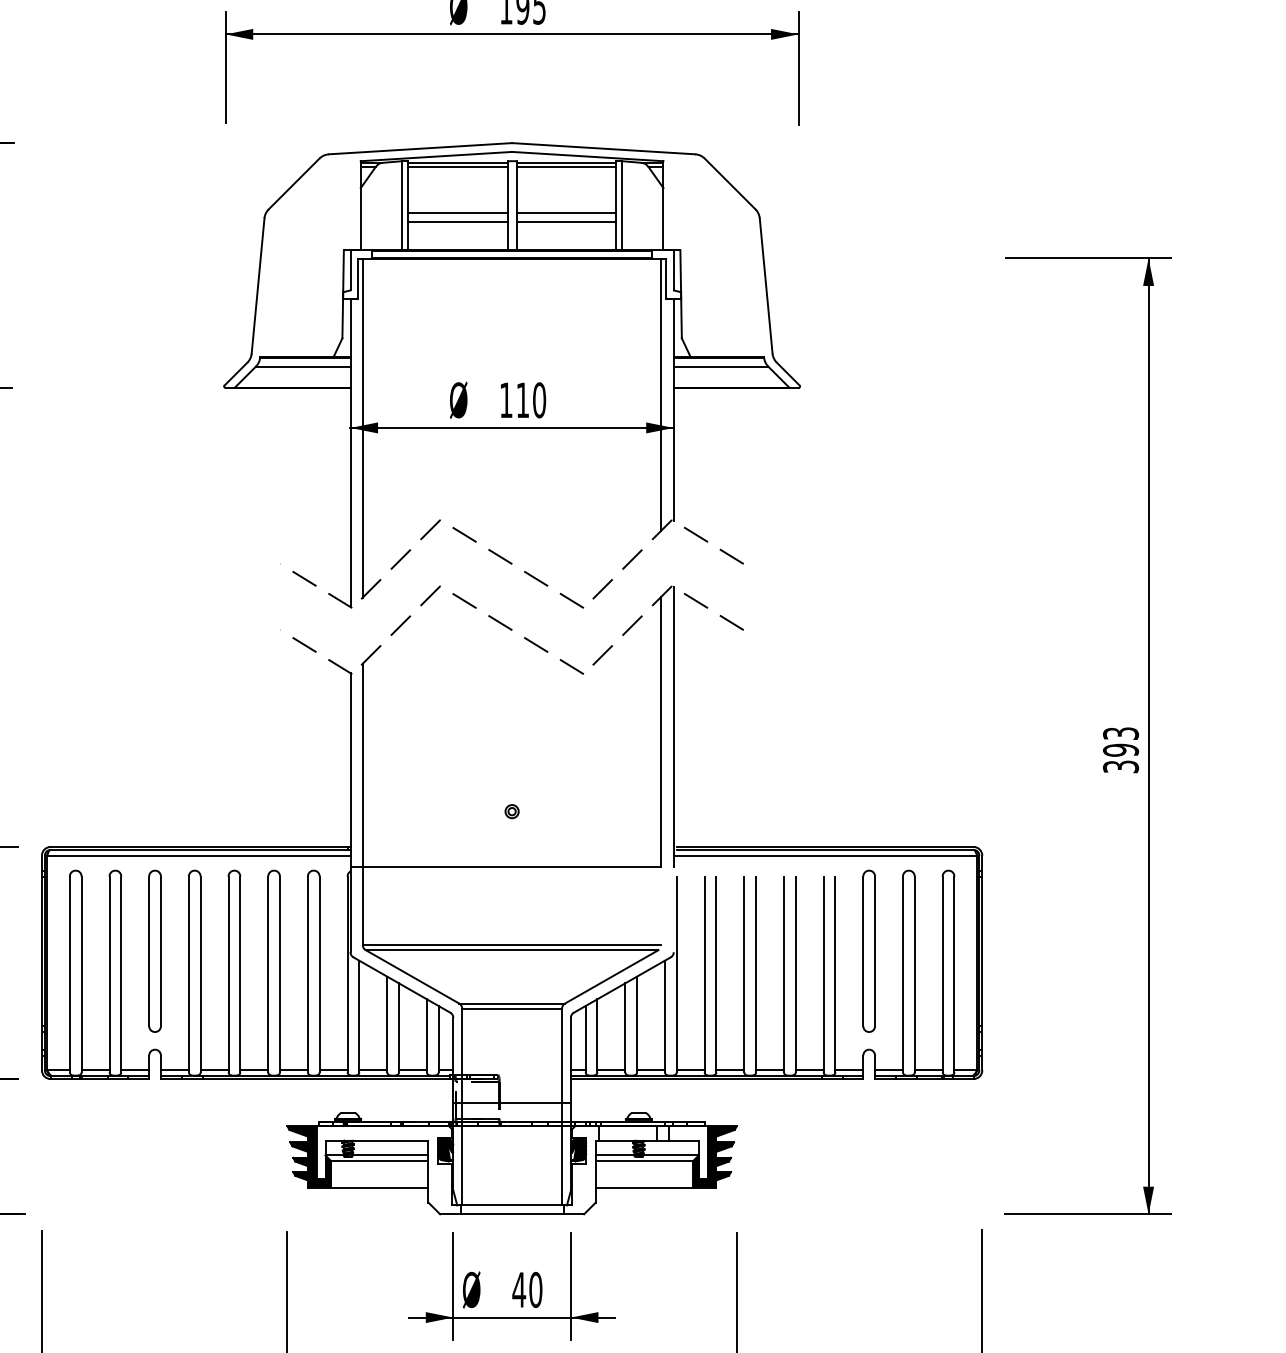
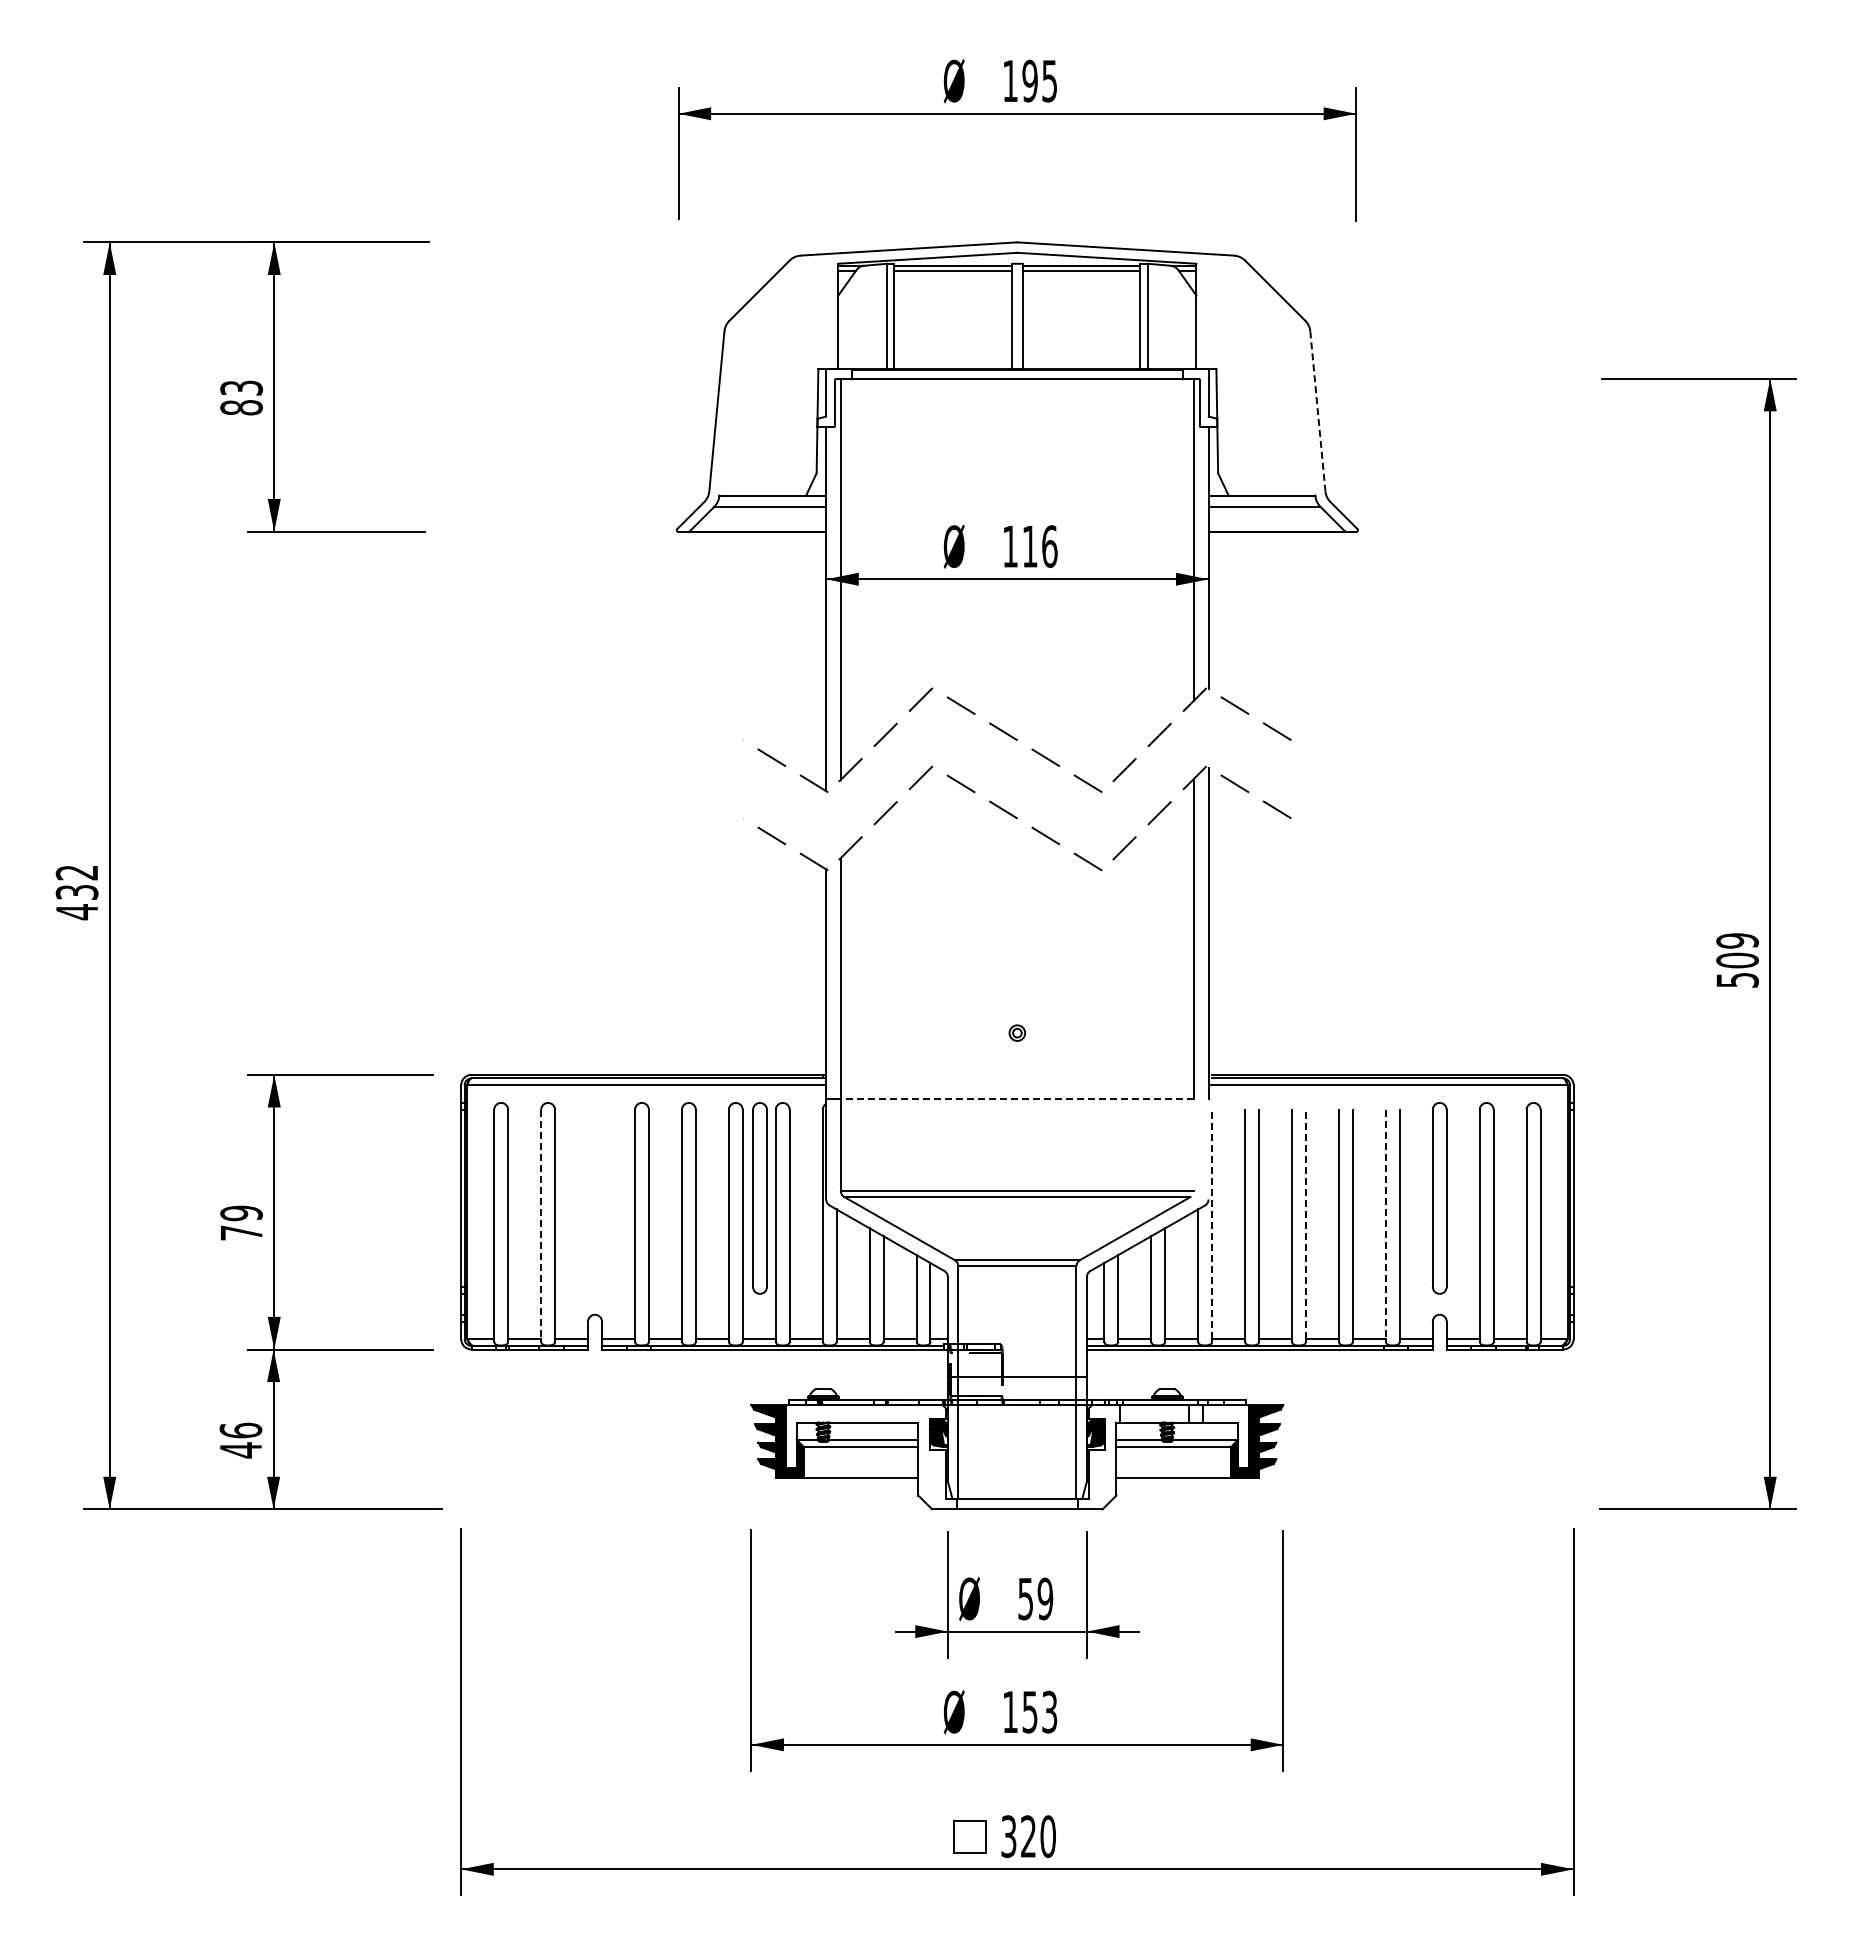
line: (458, 213) -> (953, 325), removed
line: (566, 213) -> (1081, 325), removed
line: (458, 222) -> (953, 336), removed
line: (566, 222) -> (1081, 336), removed
line: (765, 286) -> (1317, 411), solid -> dashed
text: (539, 400) -> (1049, 546), 110 -> 116
text: (1120, 750) -> (1737, 960), 393 -> 509
line: (512, 867) -> (1017, 1099), solid -> dashed
part: (154, 951) -> (759, 1198), moved
line: (109, 973) -> (541, 1224), solid -> dashed
line: (677, 973) -> (1212, 1224), solid -> dashed
line: (755, 973) -> (1305, 1224), solid -> dashed
line: (823, 973) -> (1385, 1224), solid -> dashed
text: (527, 1289) -> (1035, 1598), 40 -> 59

